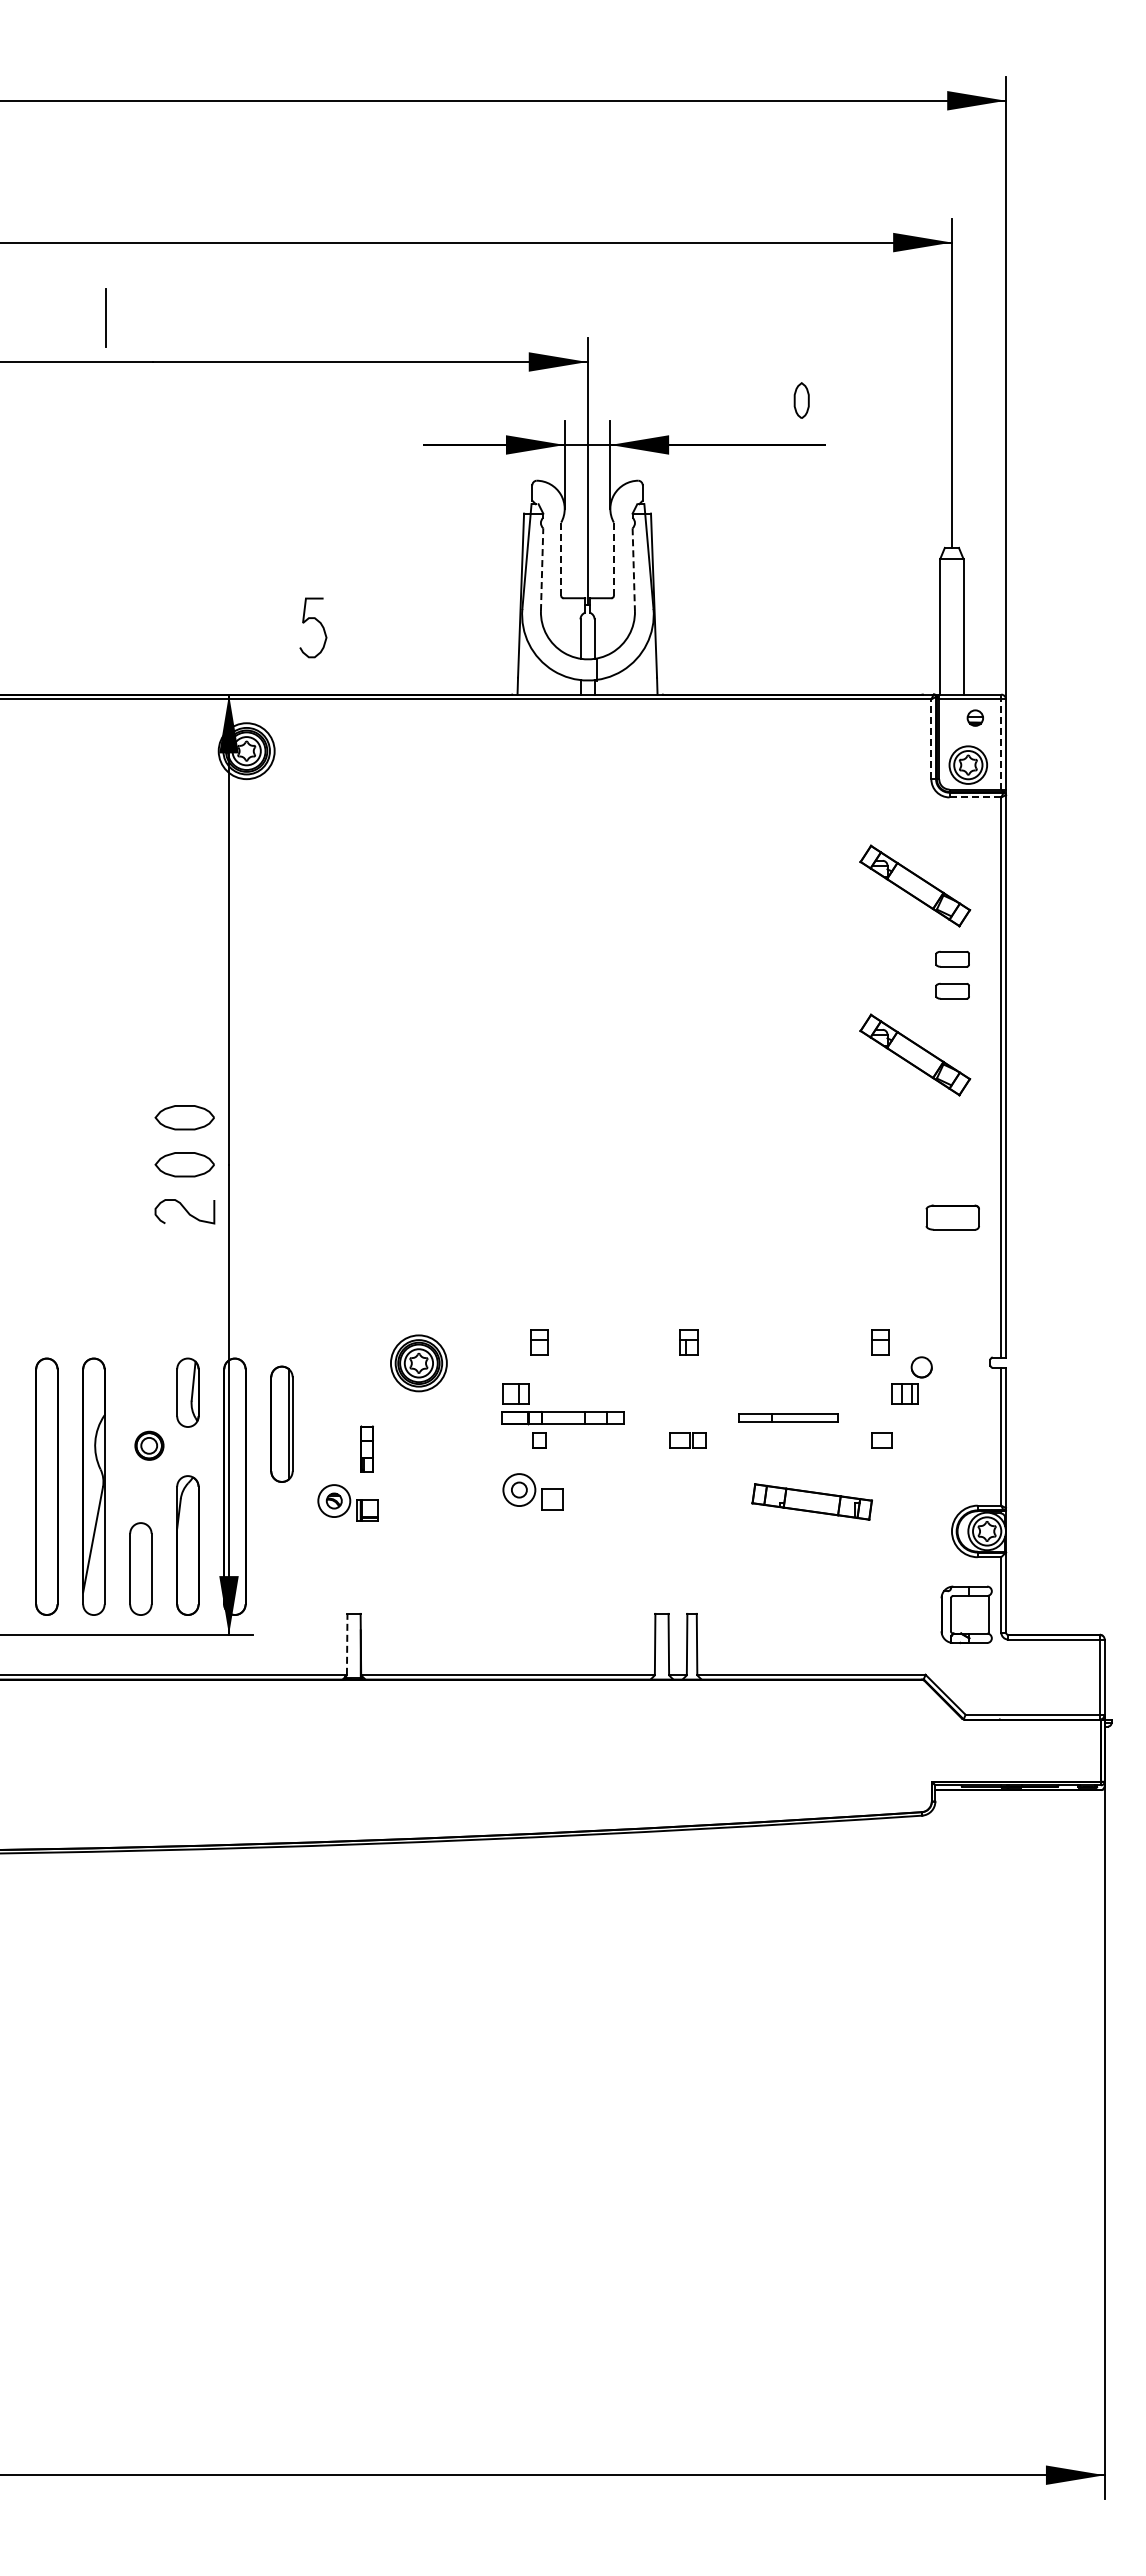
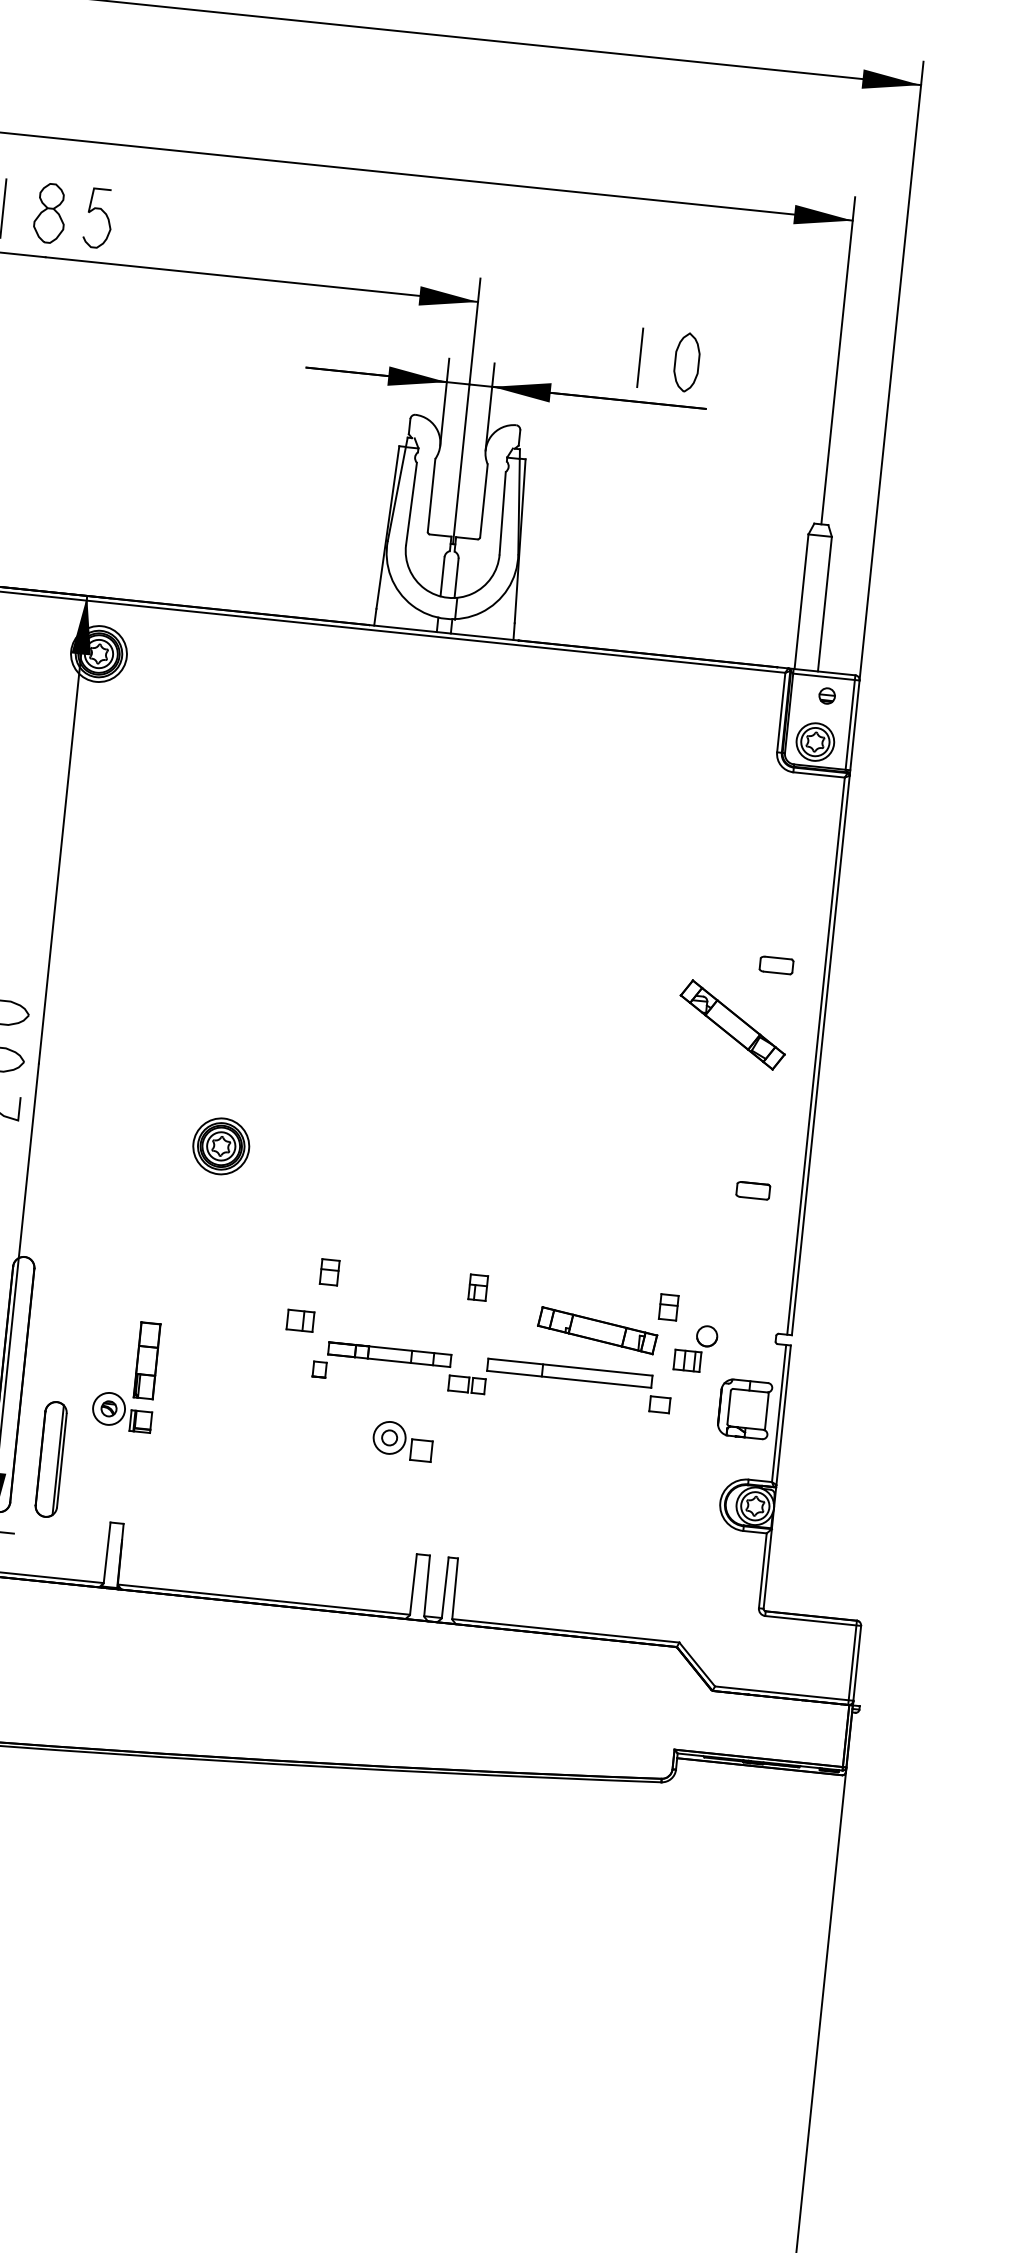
part: (152, 317) -> (49, 212), added
line: (754, 400) -> (640, 357), added
part: (801, 400) -> (686, 362), size x1.67
line: (561, 559) -> (431, 495), dashed -> solid
line: (613, 559) -> (483, 501), dashed -> solid
line: (542, 569) -> (411, 503), dashed -> solid
line: (633, 570) -> (502, 514), dashed -> solid
curve: (318, 622) -> (104, 213), moved
line: (931, 739) -> (781, 712), dashed -> solid
line: (1001, 742) -> (850, 722), dashed -> solid
line: (975, 797) -> (819, 775), dashed -> solid
part: (915, 885) -> (750, 856), removed
part: (952, 959) -> (779, 933), removed
part: (952, 1217) -> (753, 1190), size x0.62
part: (418, 1363) -> (220, 1146), moved
part: (788, 1417) -> (569, 1372), size x1.67
part: (562, 1418) -> (389, 1354), moved
part: (281, 1423) -> (50, 1458), moved
part: (366, 1448) -> (146, 1359), size x1.67
part: (532, 1491) -> (402, 1440), moved
part: (811, 1501) -> (596, 1330), moved
part: (966, 1614) -> (744, 1408), moved
line: (347, 1643) -> (107, 1551), dashed -> solid

